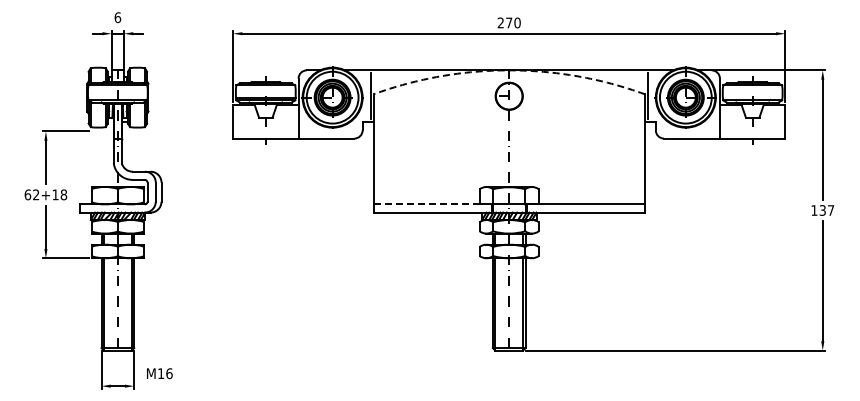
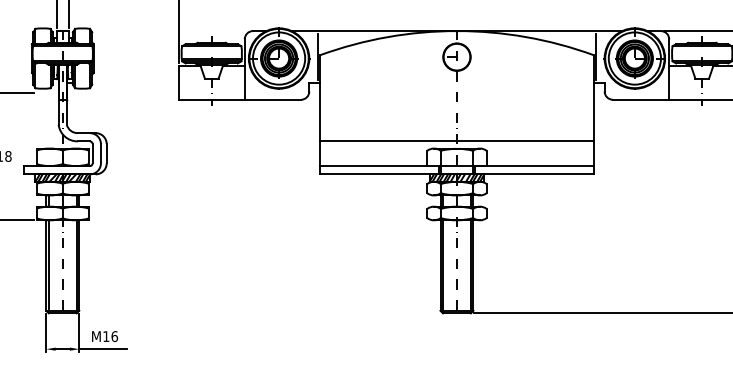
arc: (509, 70) -> (457, 31), dashed -> solid
line: (508, 179) -> (456, 140), added
line: (426, 204) -> (373, 166), dashed -> solid
line: (158, 386) -> (103, 349), added

